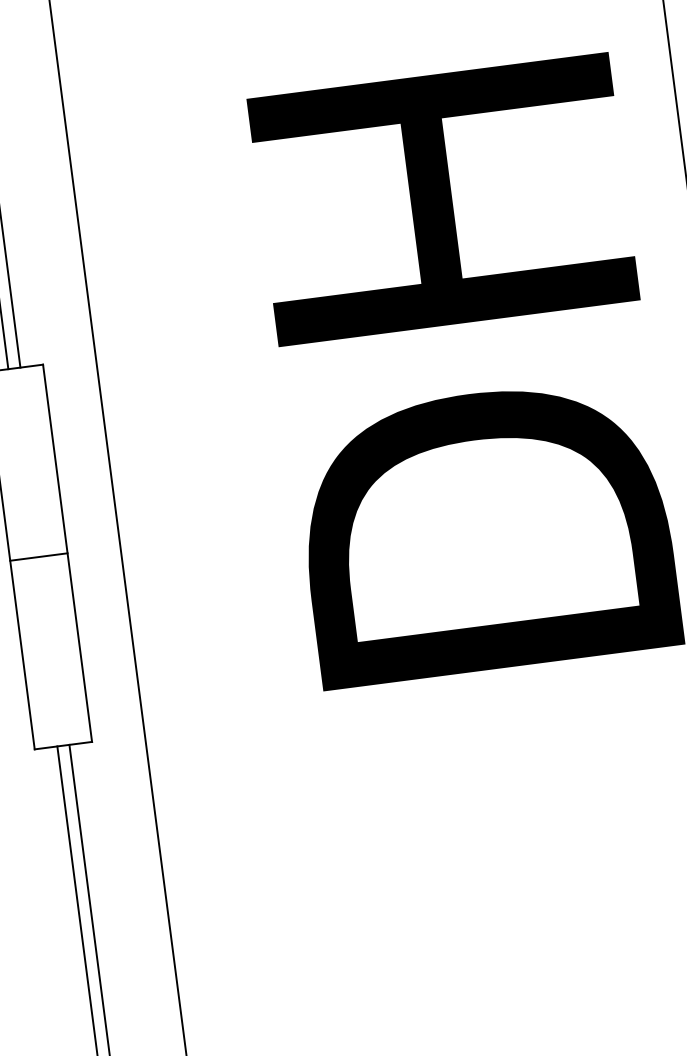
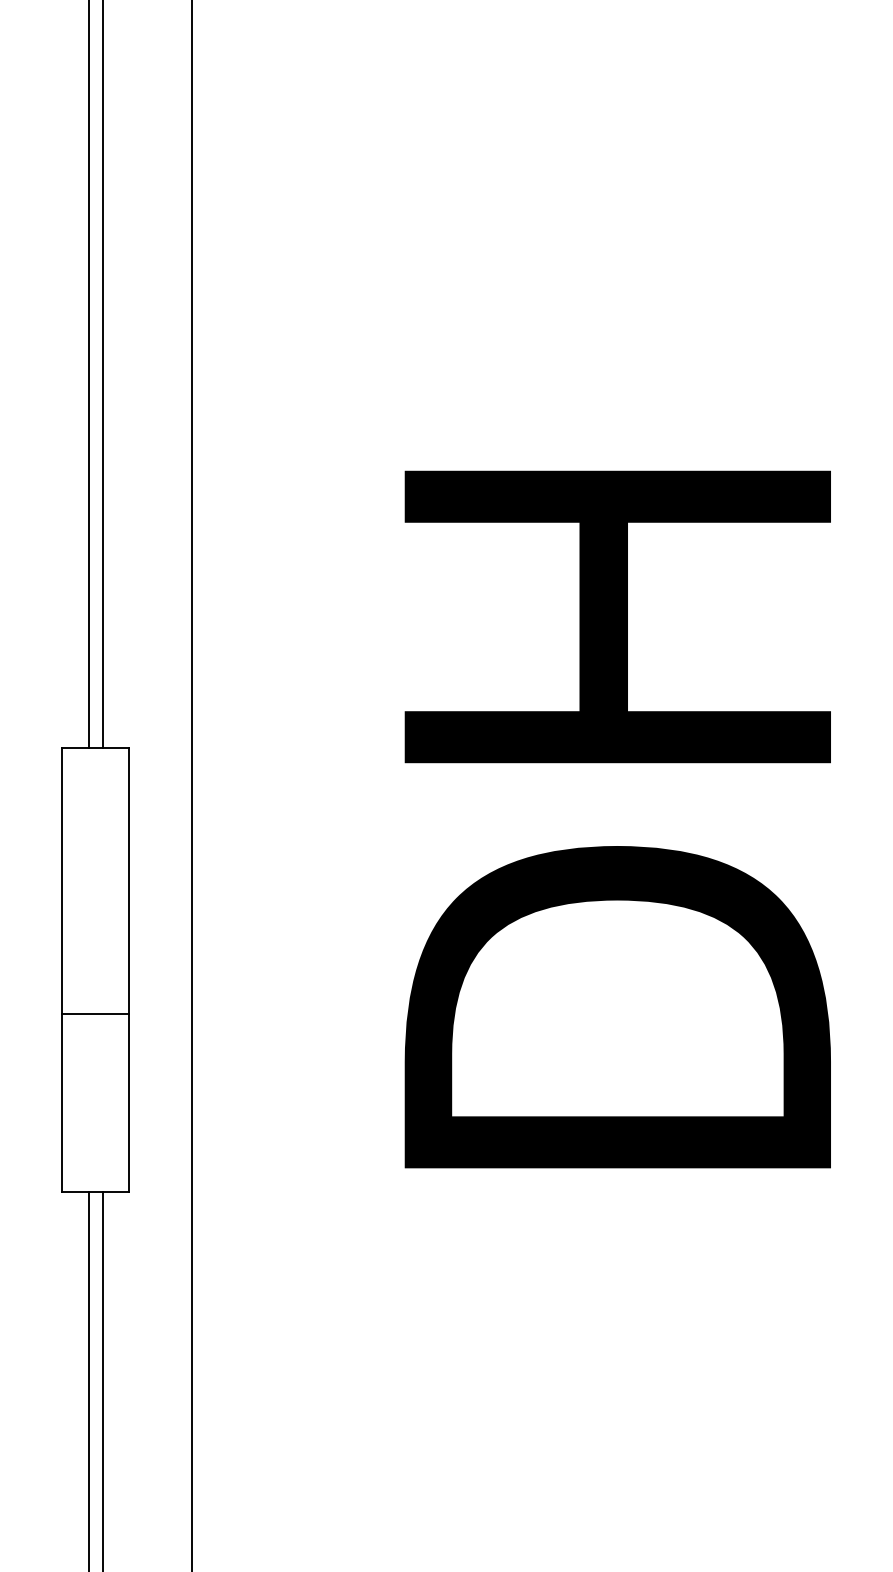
line: (38, 556) -> (95, 1013), moved

